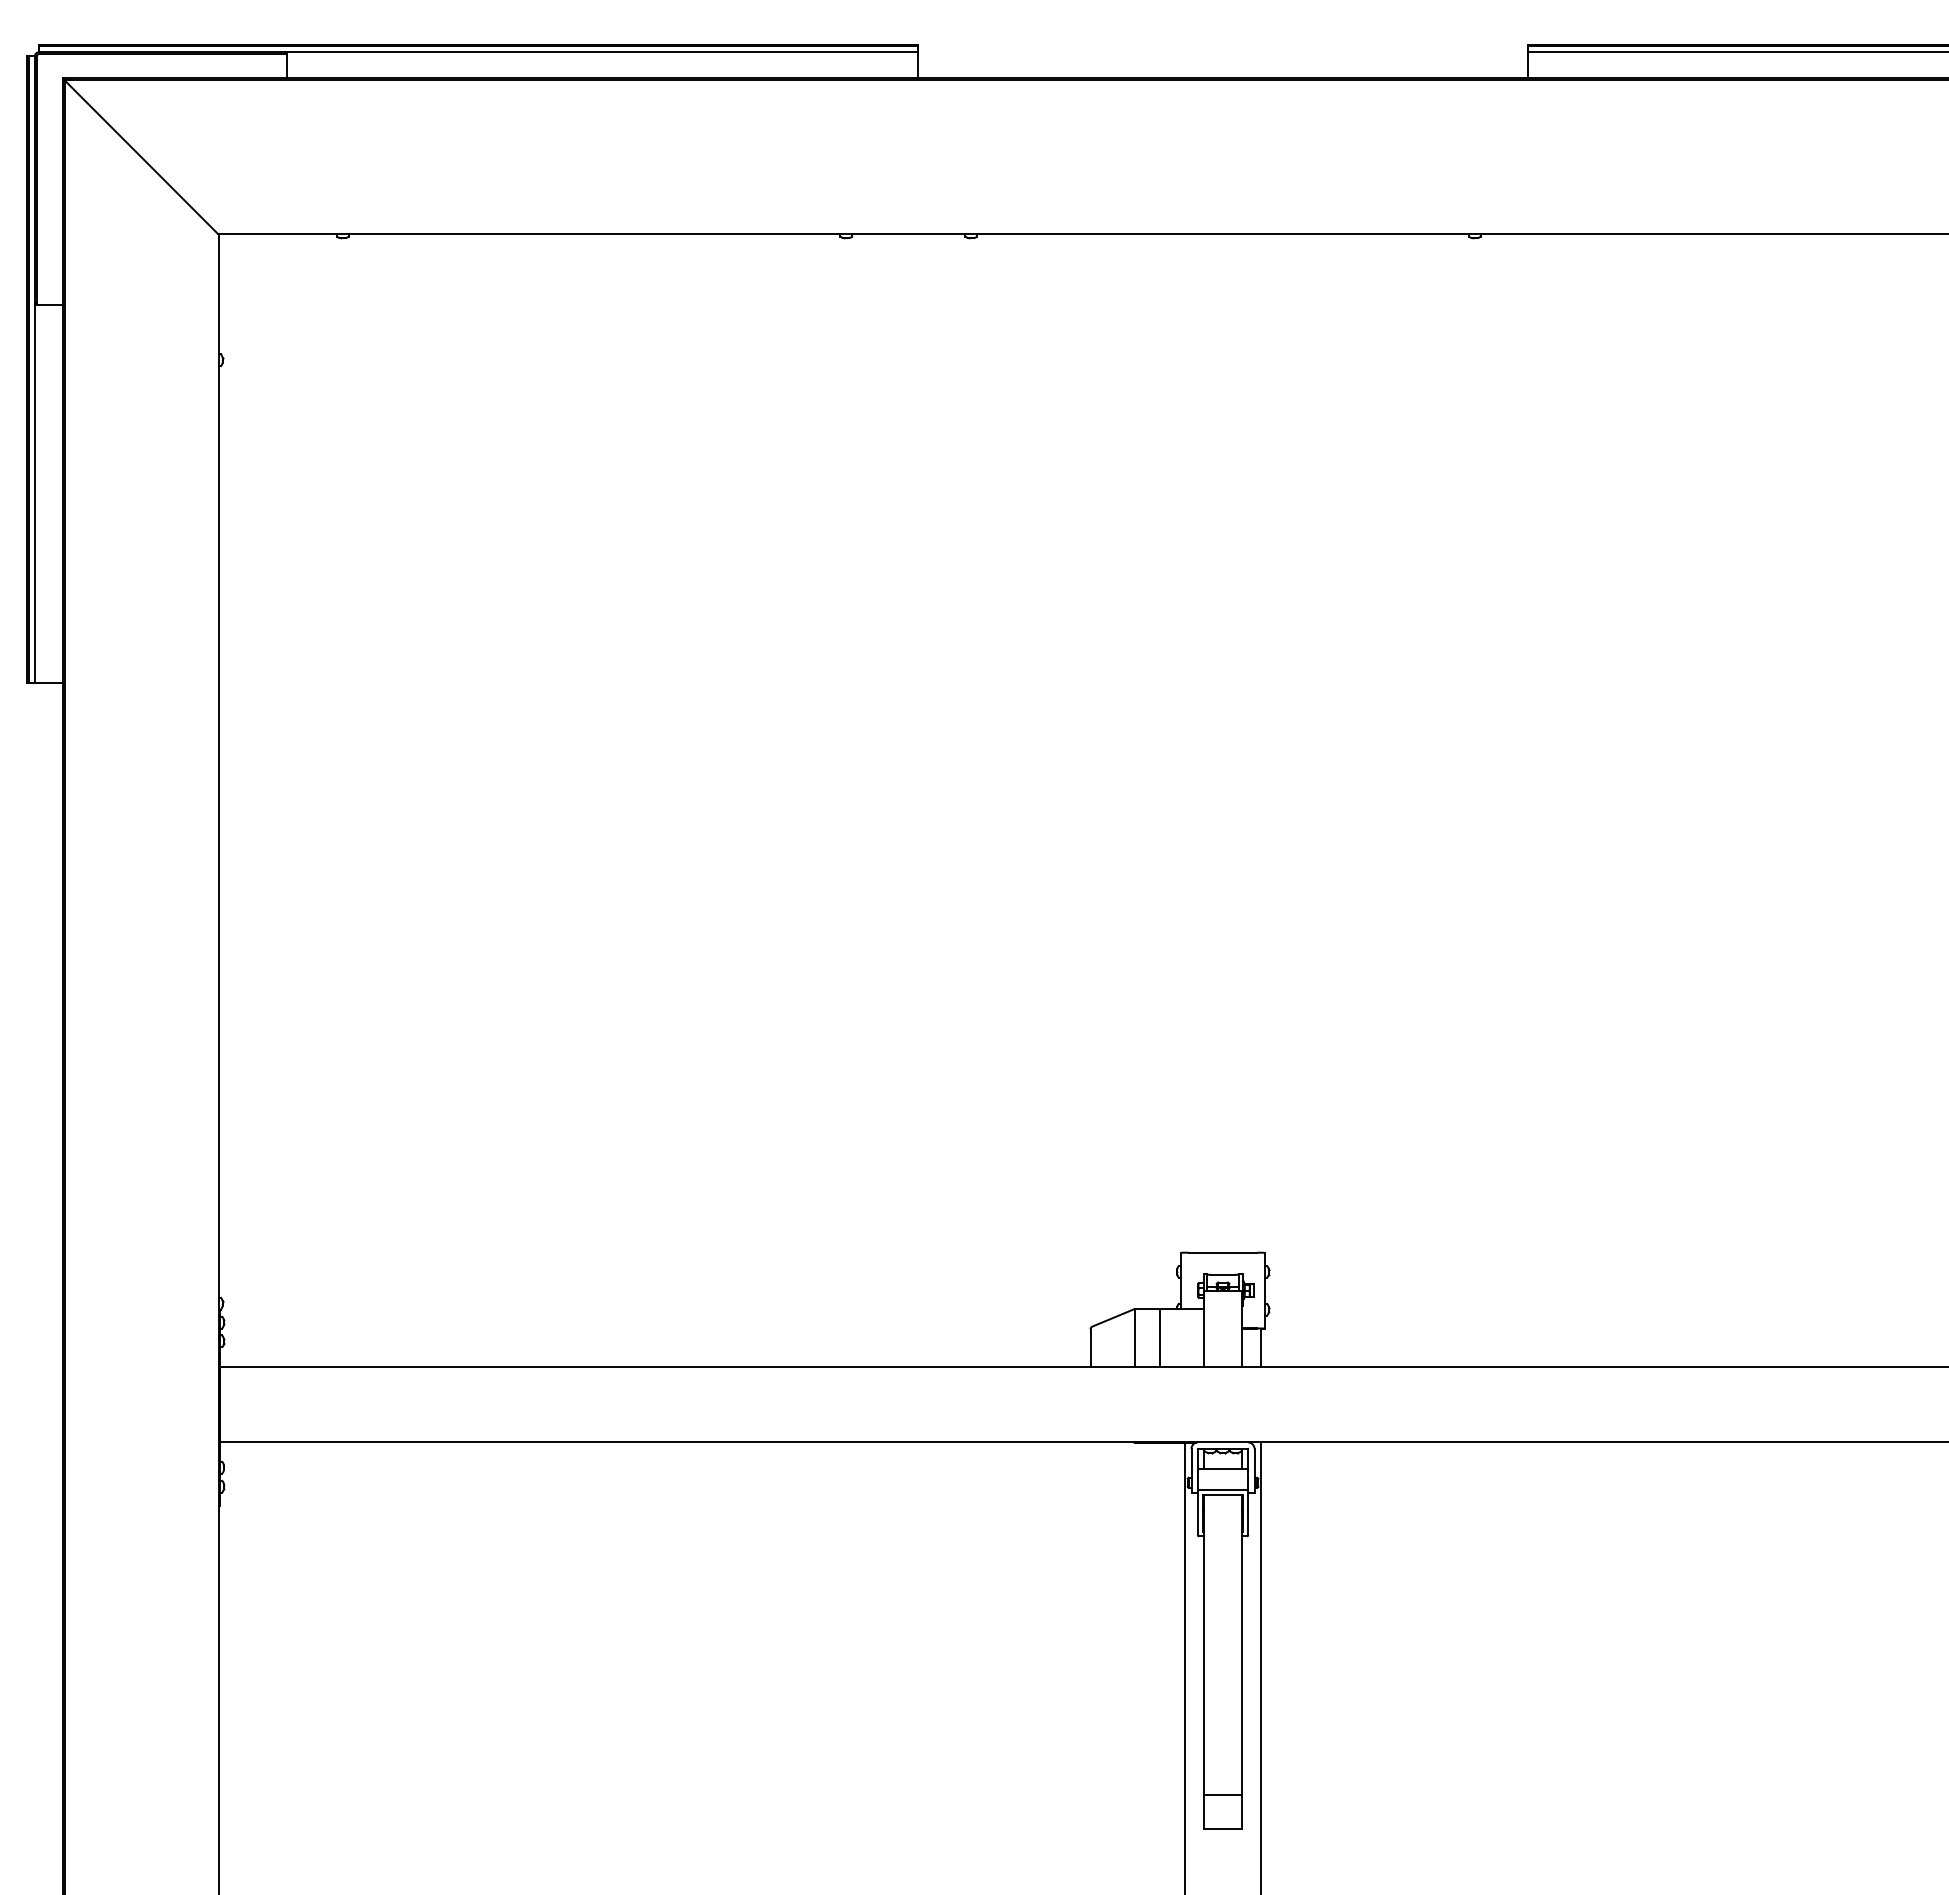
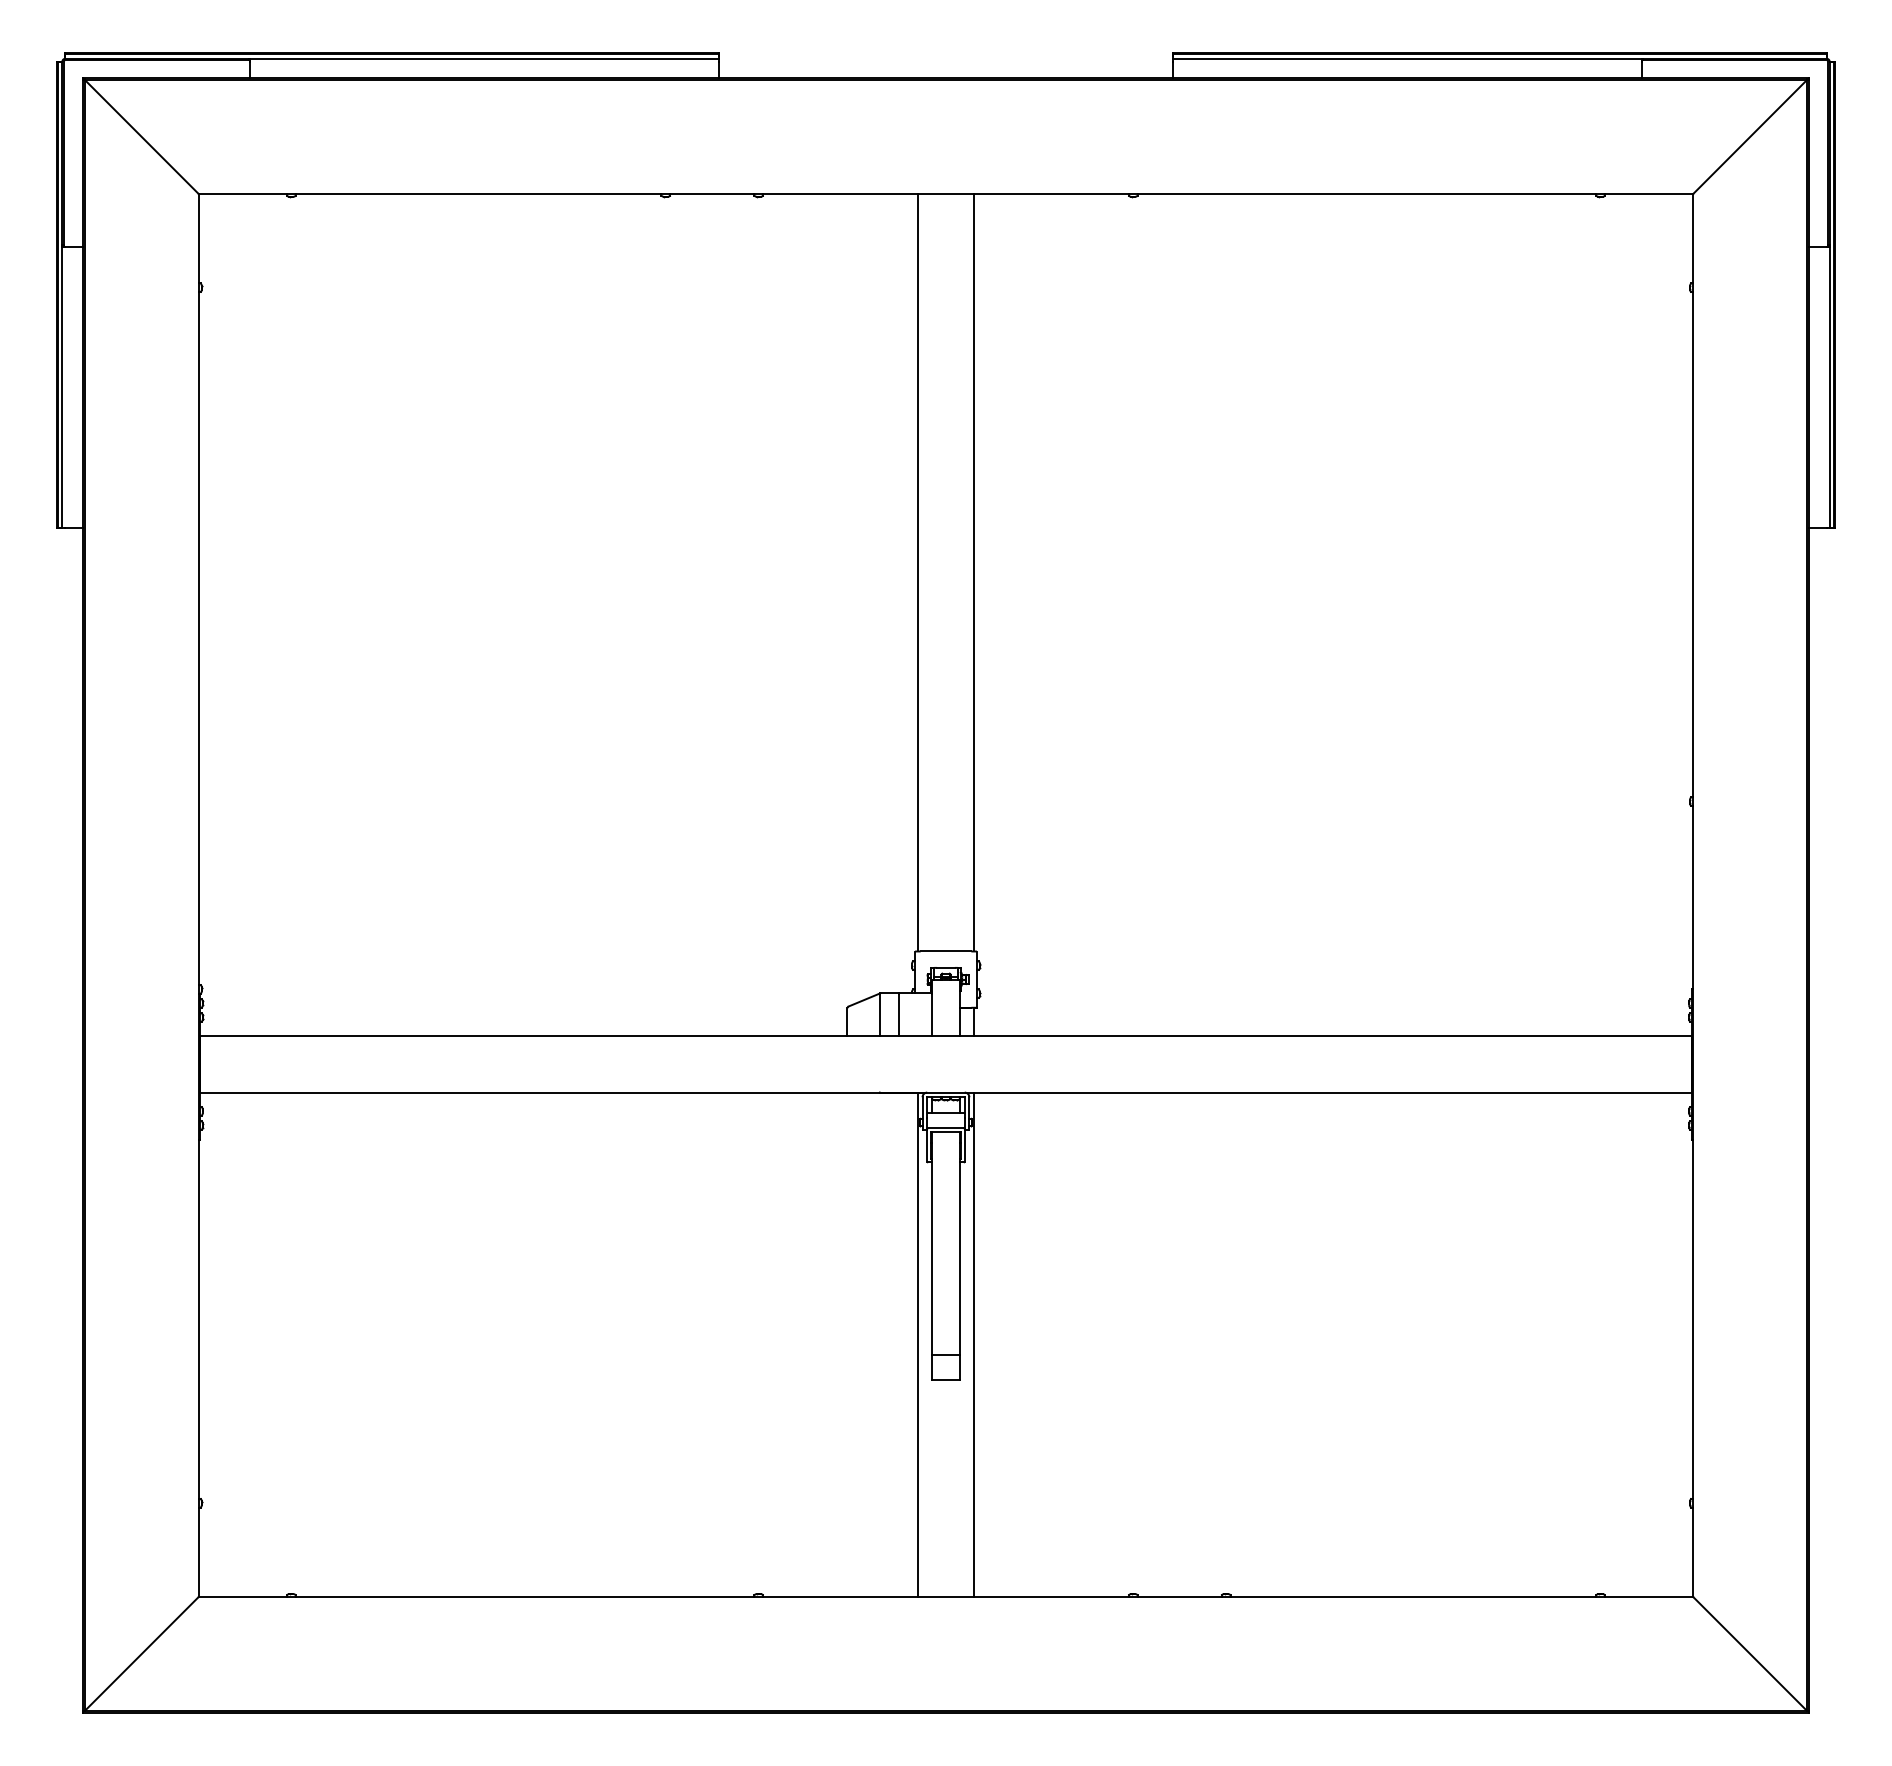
line: (1184, 743) -> (917, 572), added
line: (1261, 743) -> (974, 572), added

